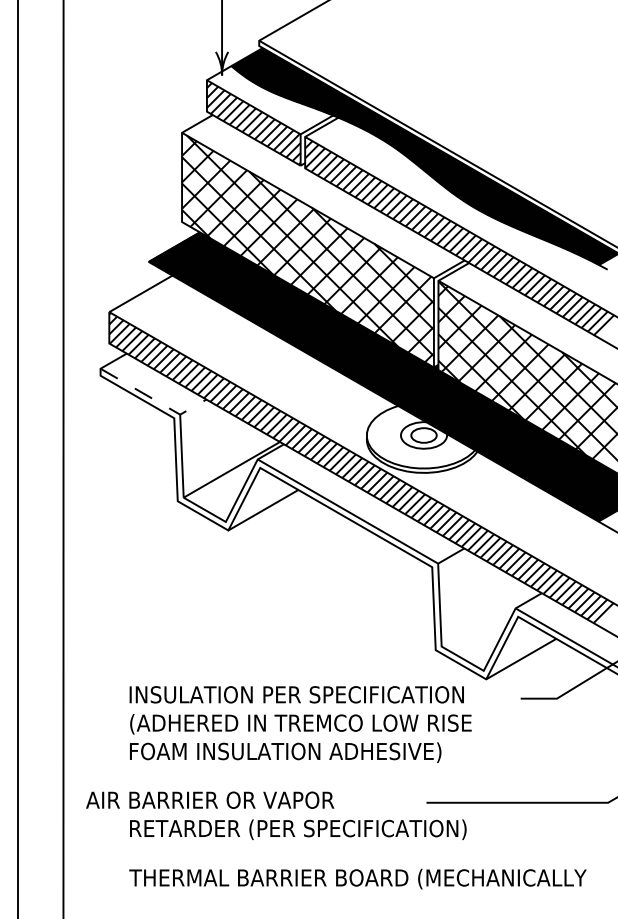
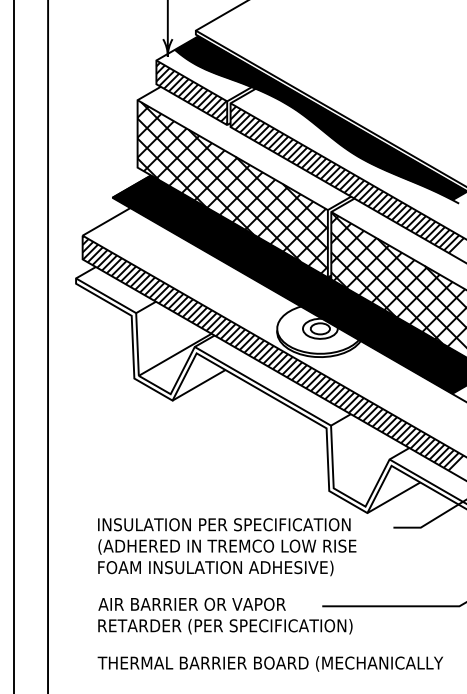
line: (154, 399) -> (116, 301), dashed -> solid
text: (210, 799) -> (192, 603), moved

